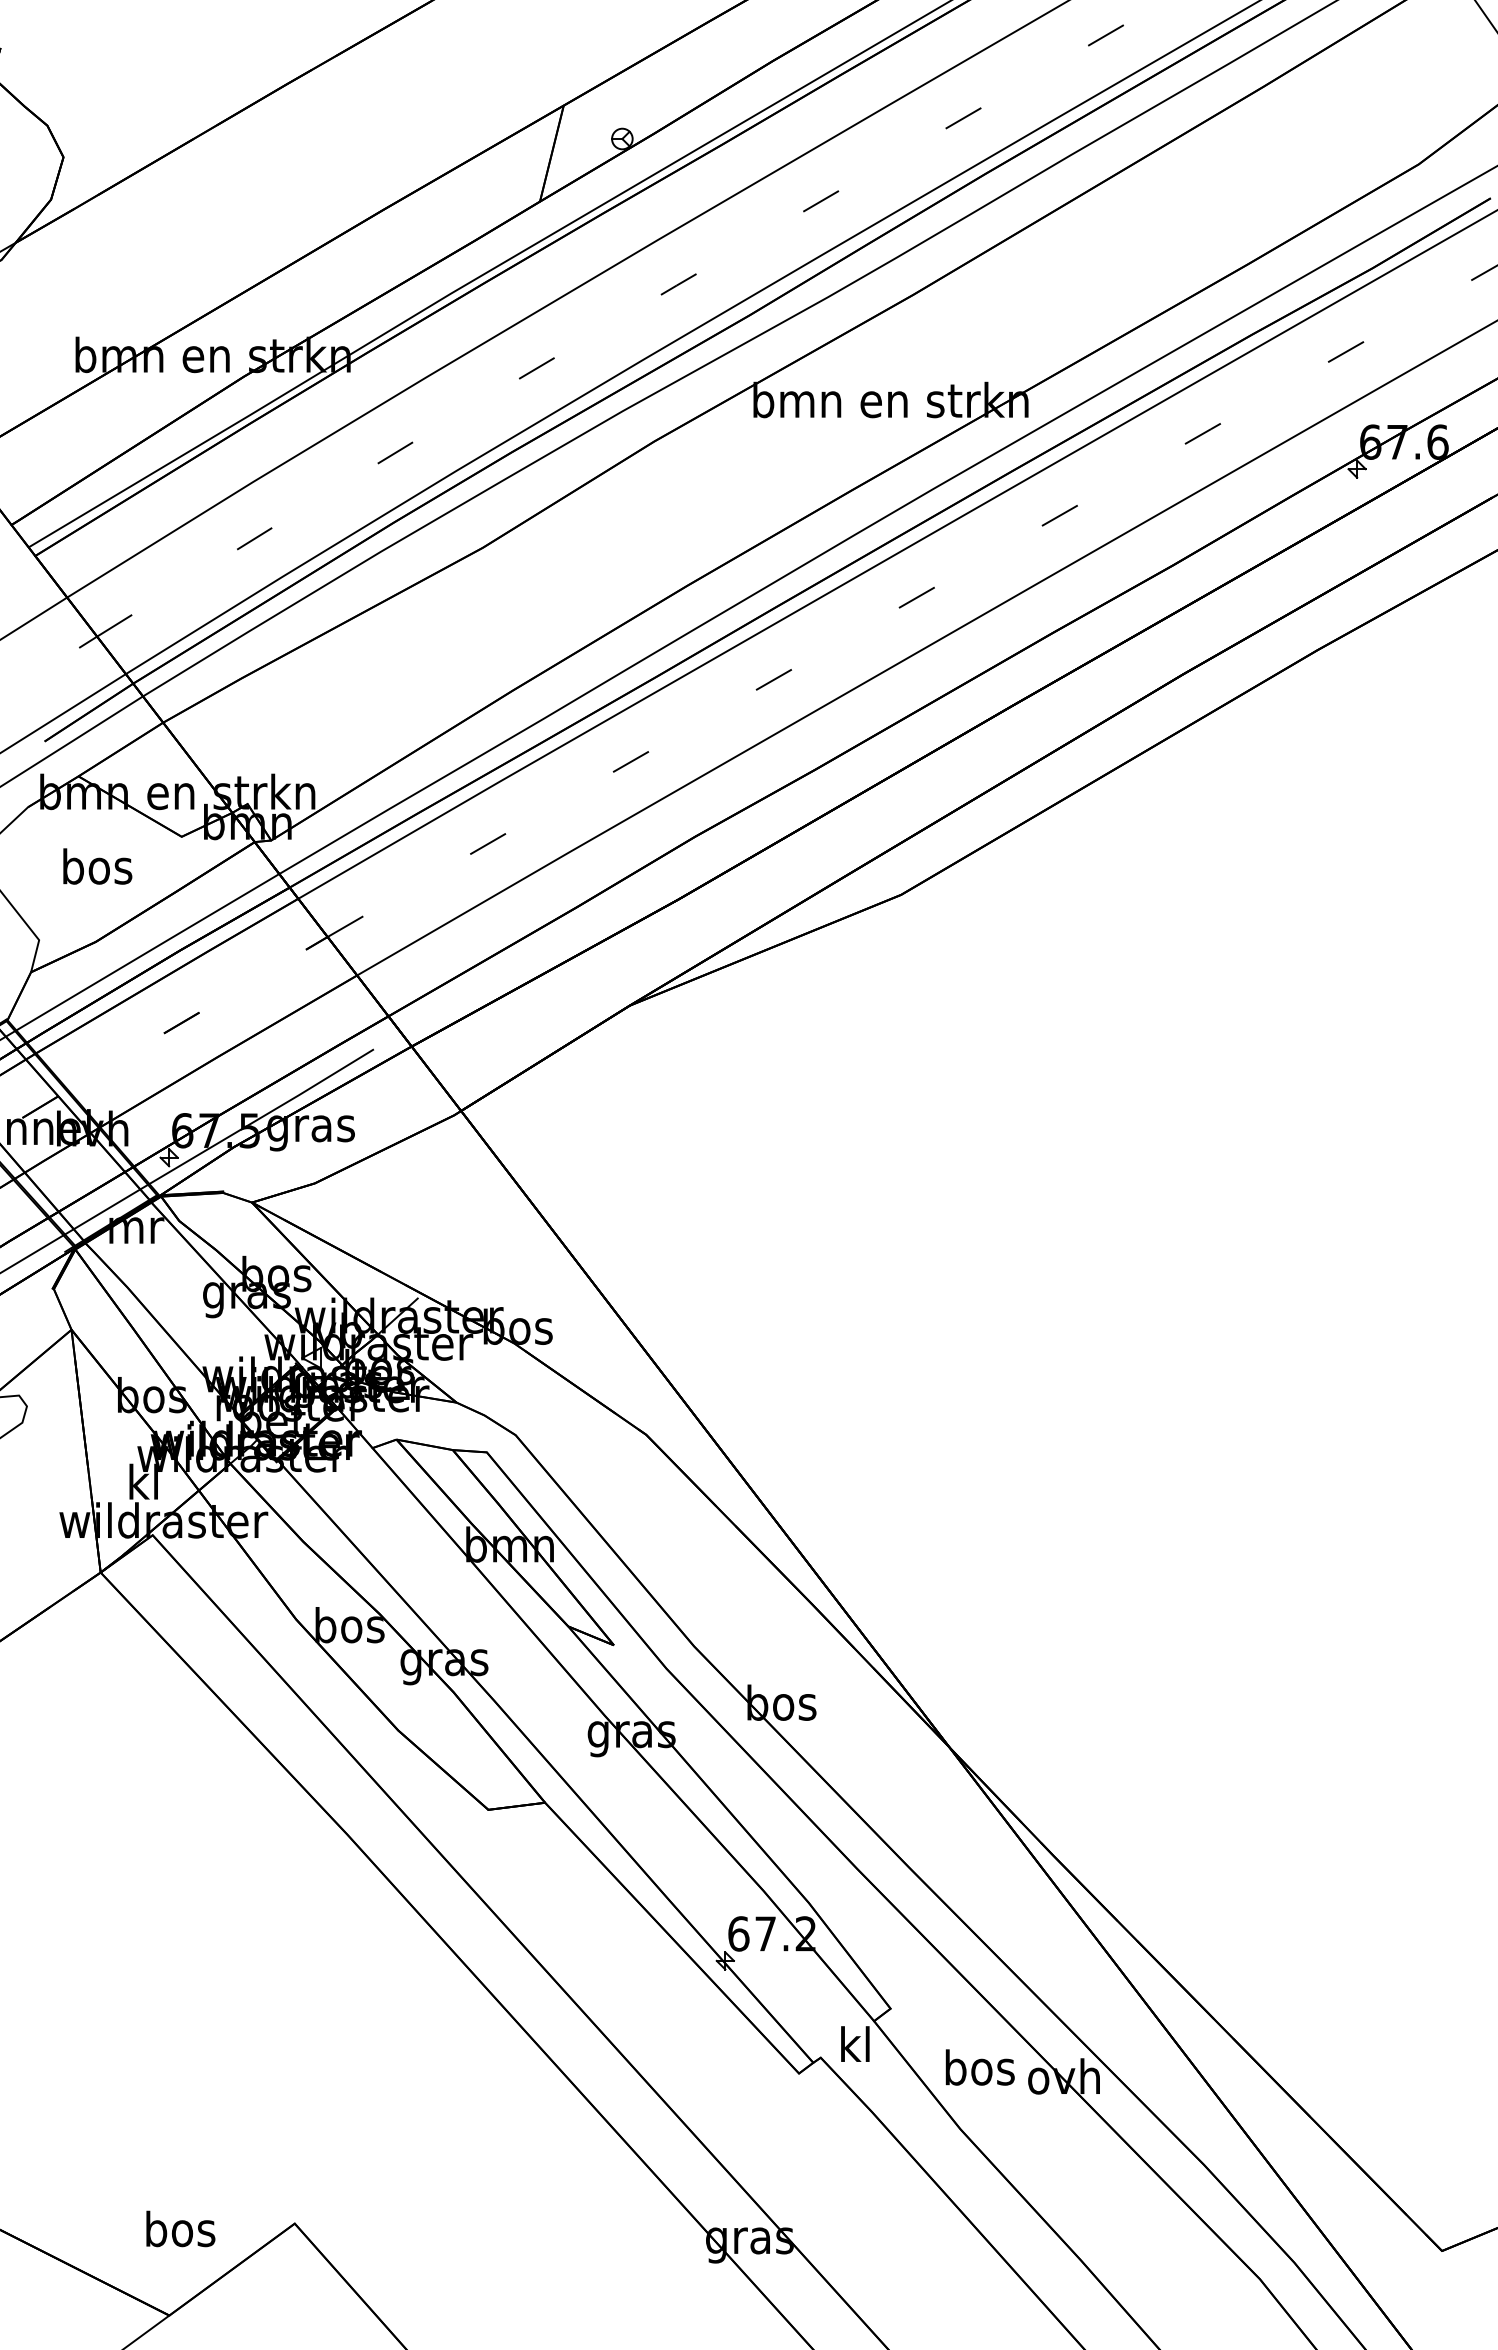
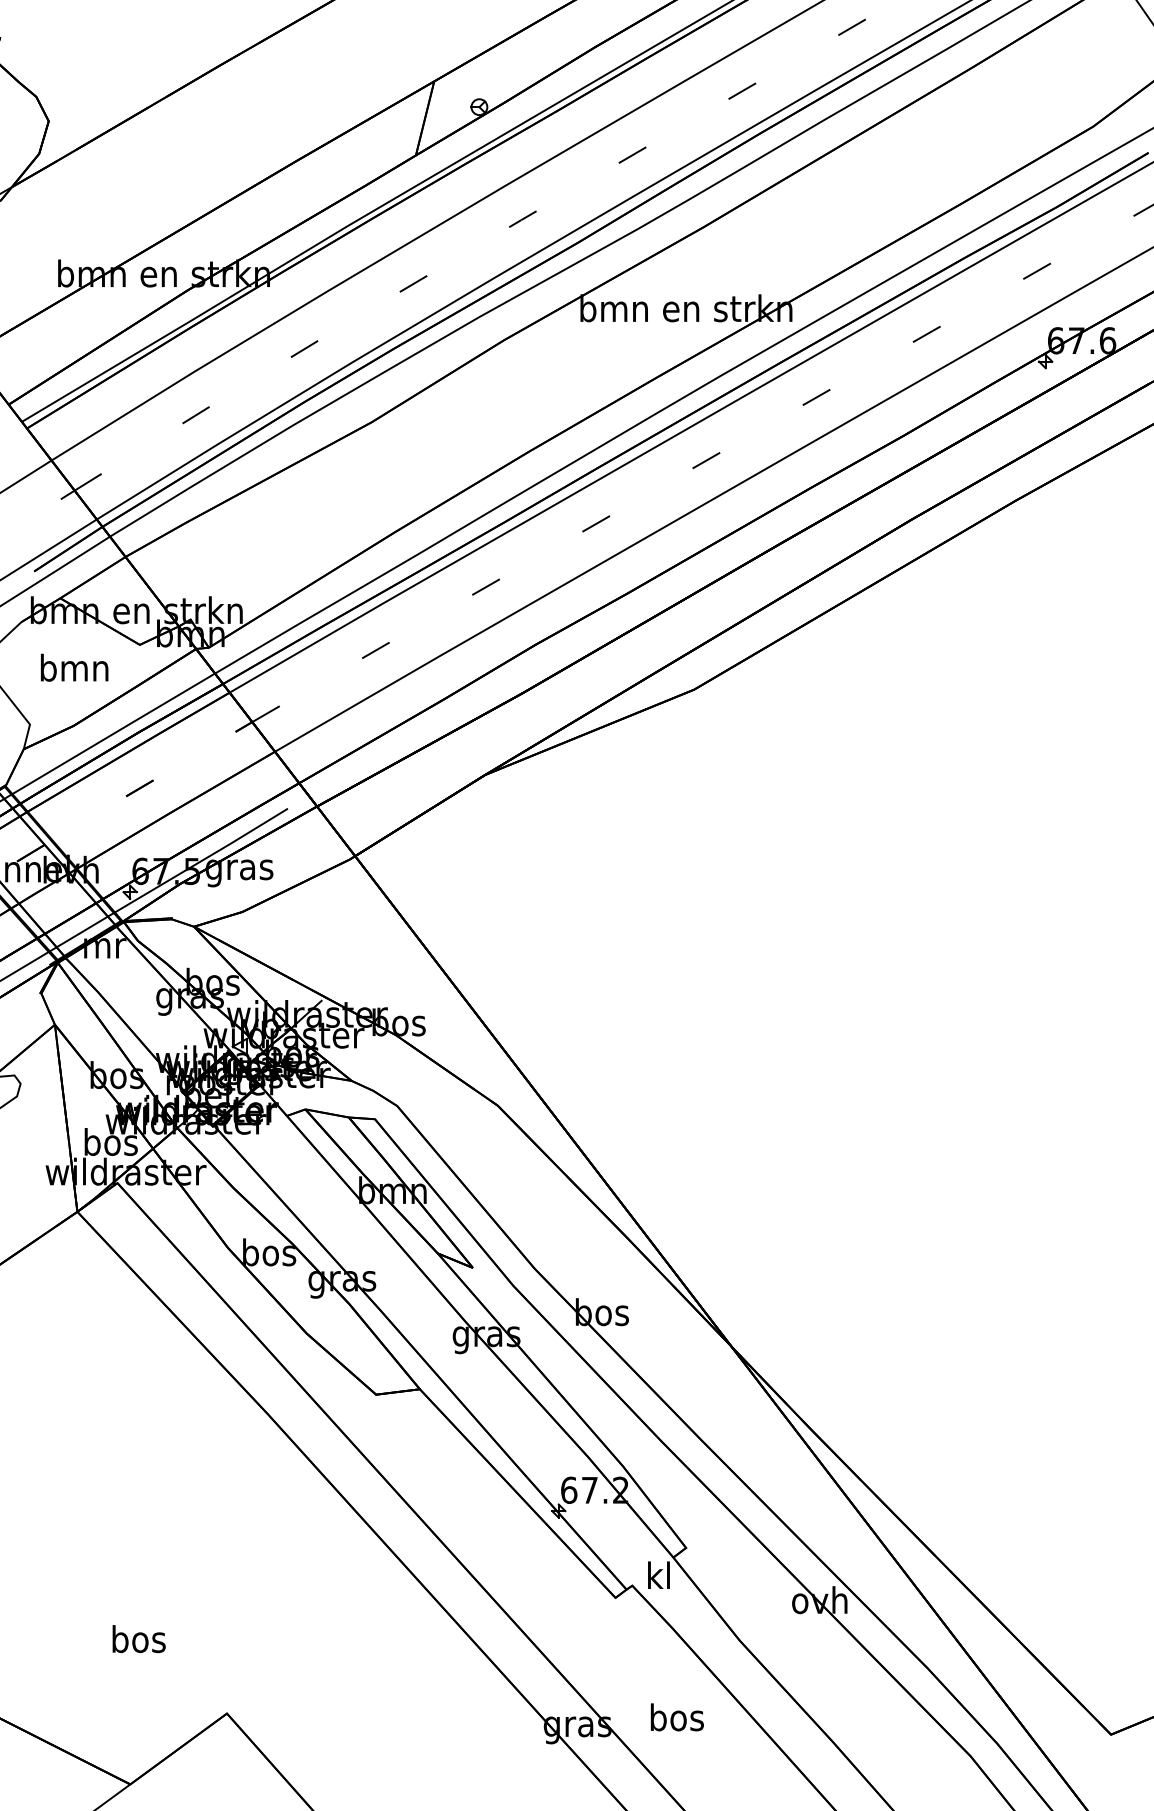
text: (96, 866) -> (74, 667), bos -> bmn
text: (144, 1481) -> (111, 1141), kl -> bos
text: (979, 2067) -> (676, 1717), moved
text: (180, 2228) -> (138, 1638), moved

